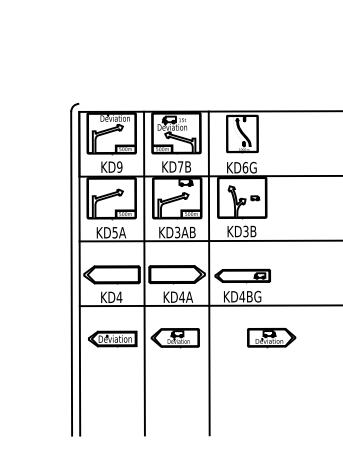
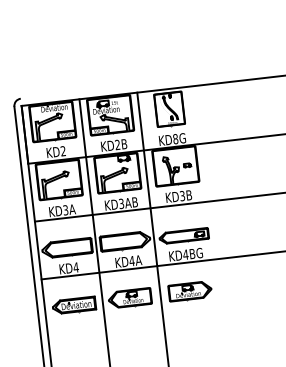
text: (119, 166) -> (63, 150), KD9 -> KD2
text: (180, 166) -> (117, 144), KD7B -> KD2B
text: (245, 167) -> (175, 138), KD6G -> KD8G
text: (114, 232) -> (65, 210), KD5A -> KD3A
part: (271, 338) -> (190, 292), moved

